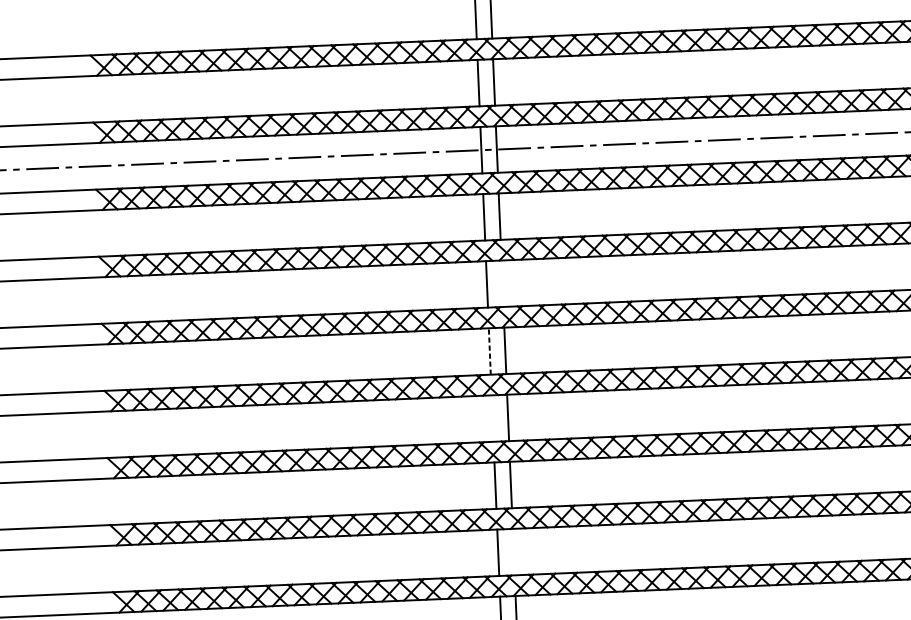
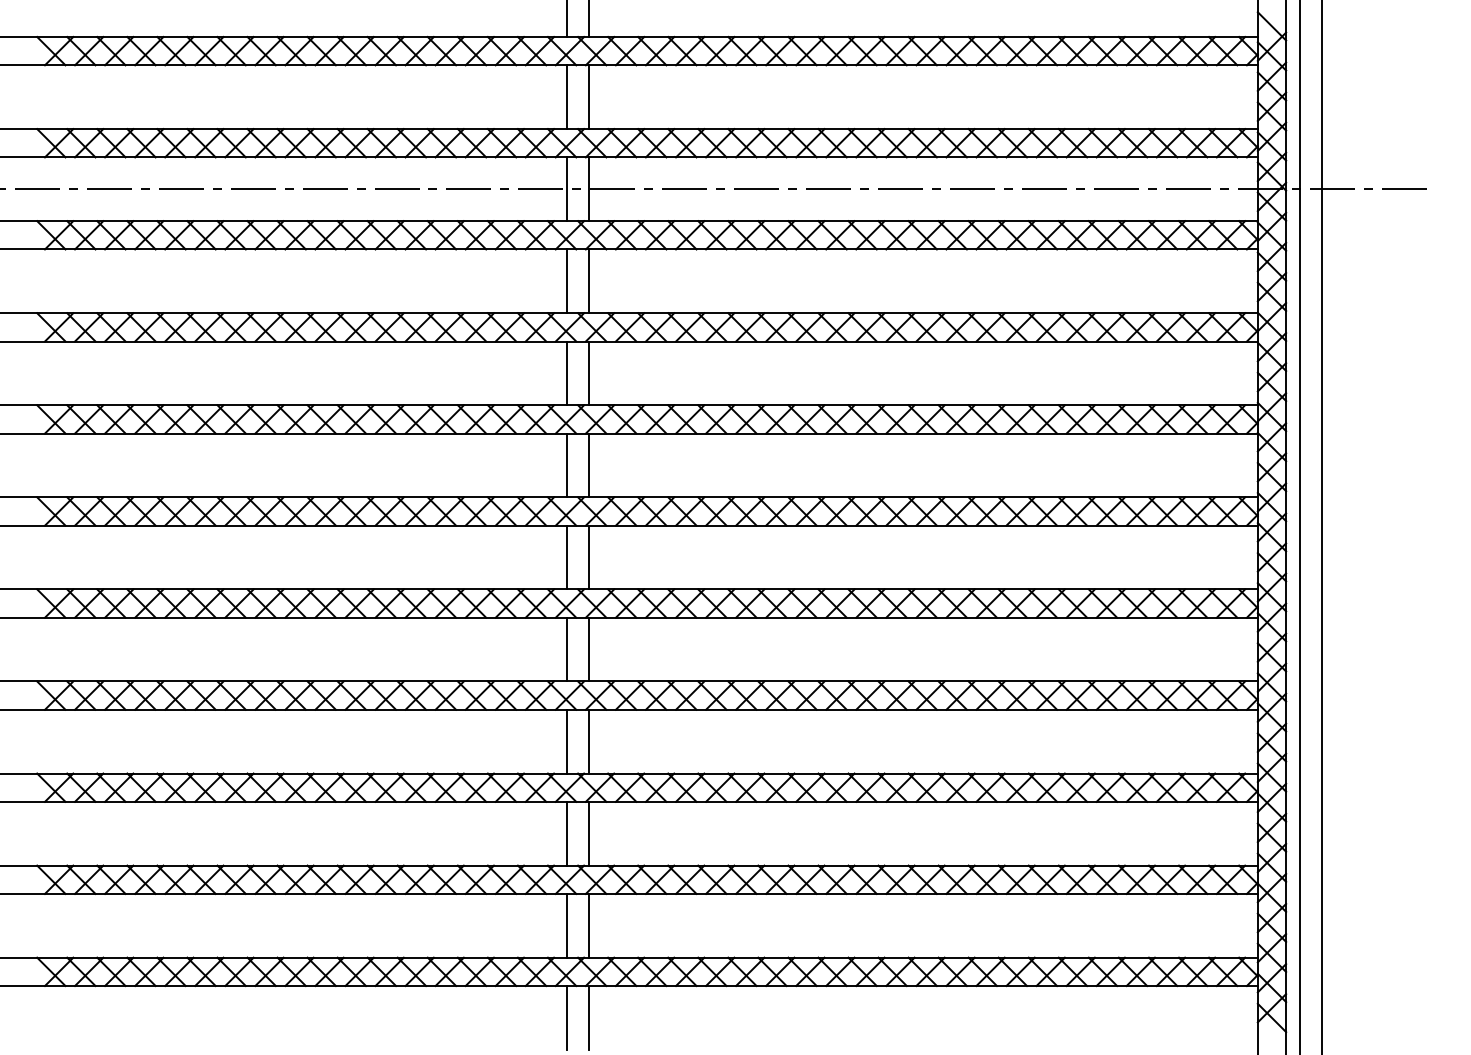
line: (502, 283) -> (588, 373), added
line: (489, 351) -> (567, 465), dashed -> solid
line: (492, 418) -> (567, 557), added
line: (513, 552) -> (588, 741), added

